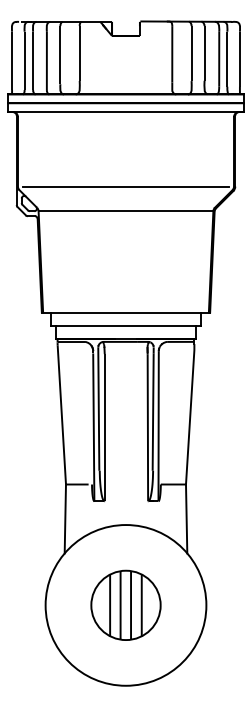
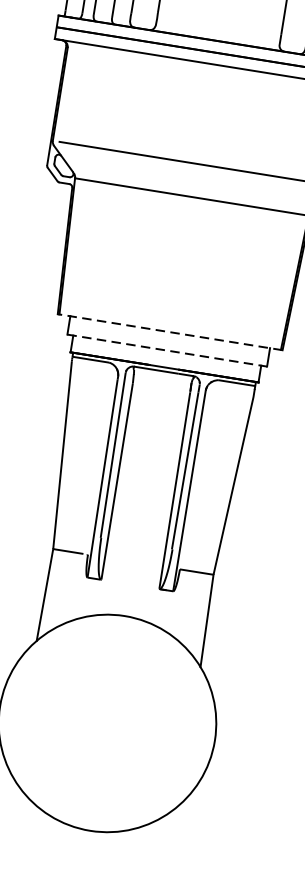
line: (125, 312) -> (169, 332), solid -> dashed
line: (126, 326) -> (167, 350), solid -> dashed
part: (125, 604) -> (107, 722), removed

